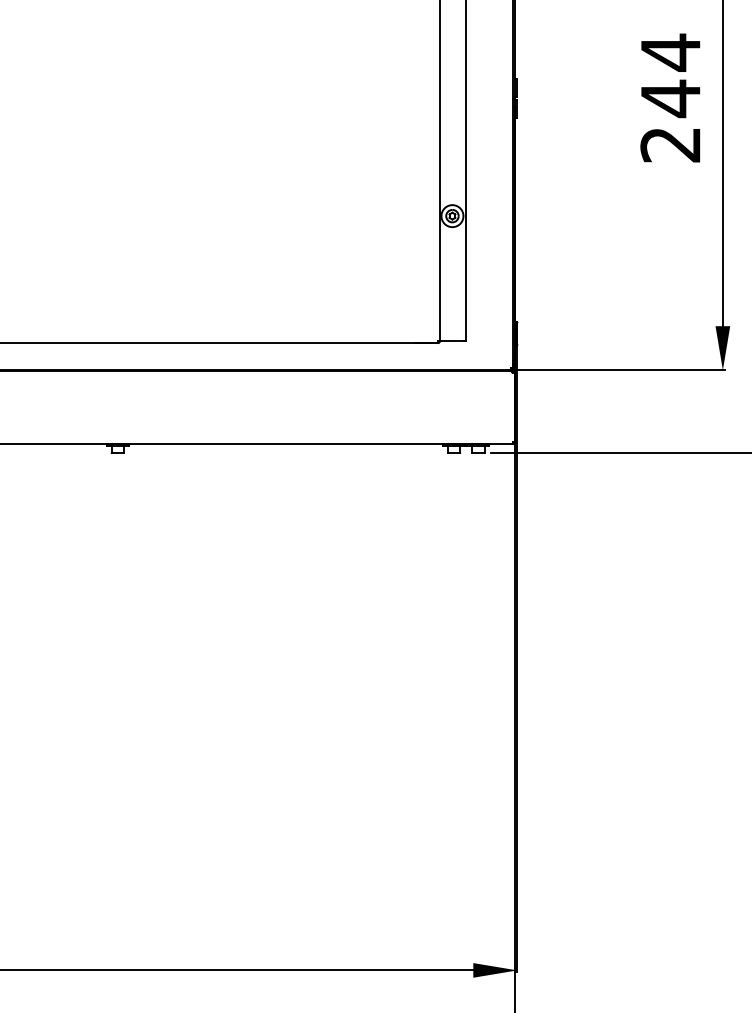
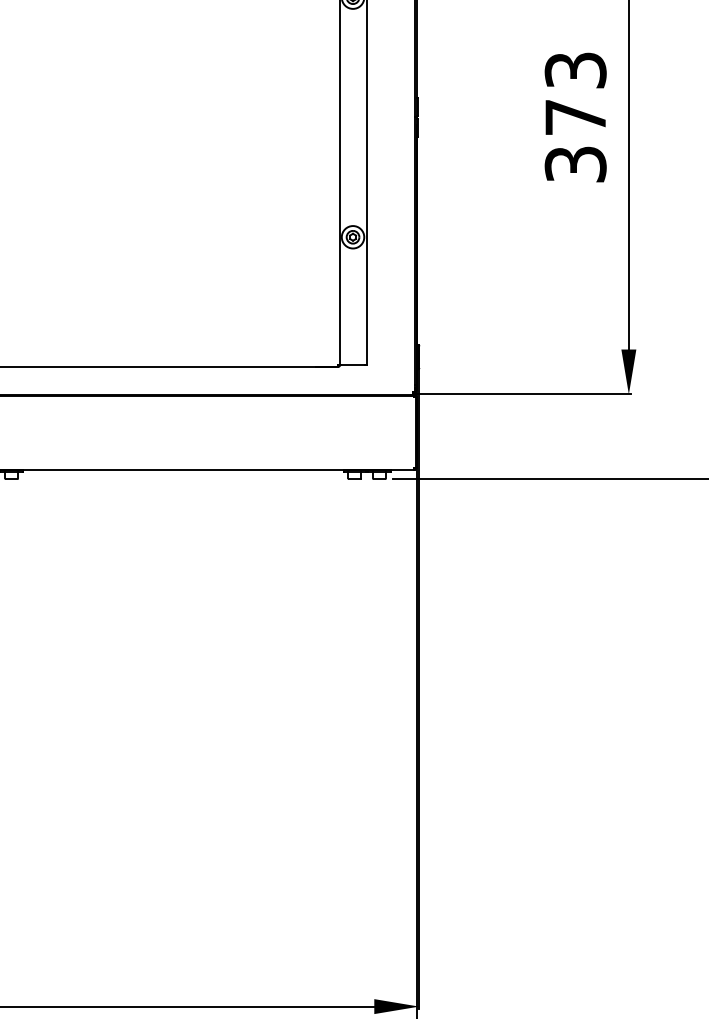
text: (670, 97) -> (575, 116), 244 -> 373

